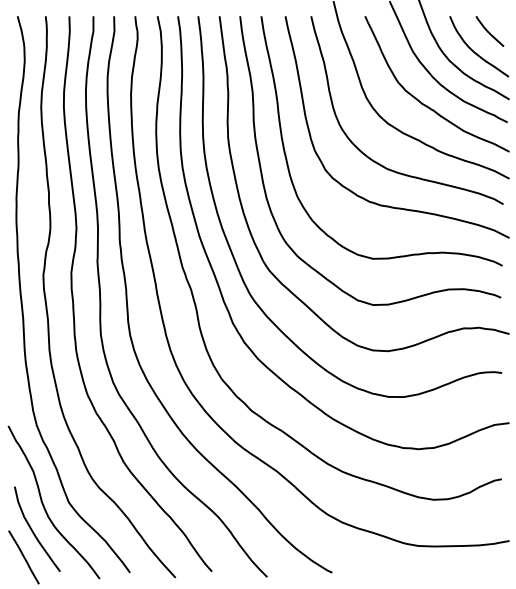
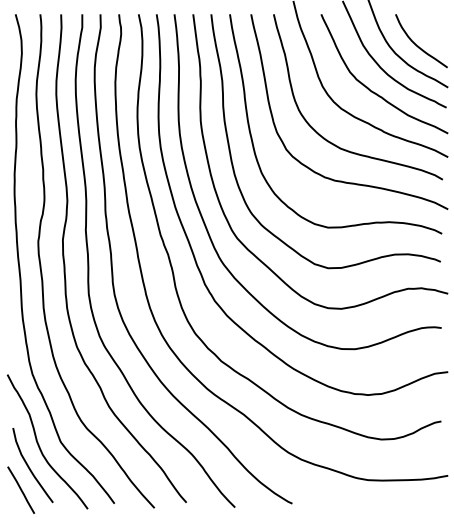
curve: (489, 31) -> (430, 27), removed

